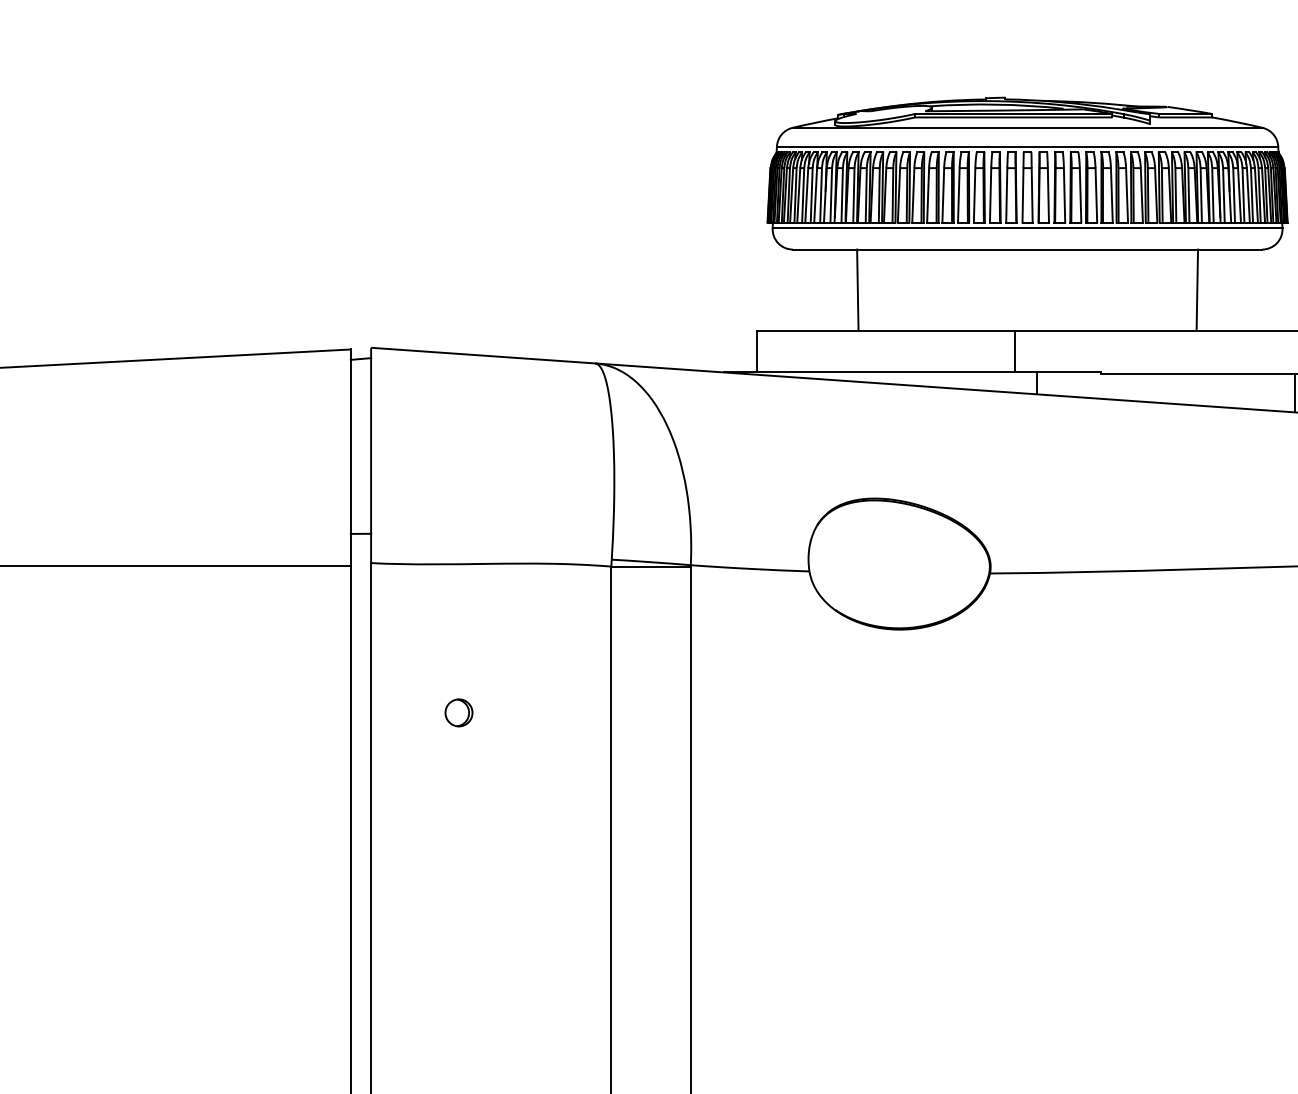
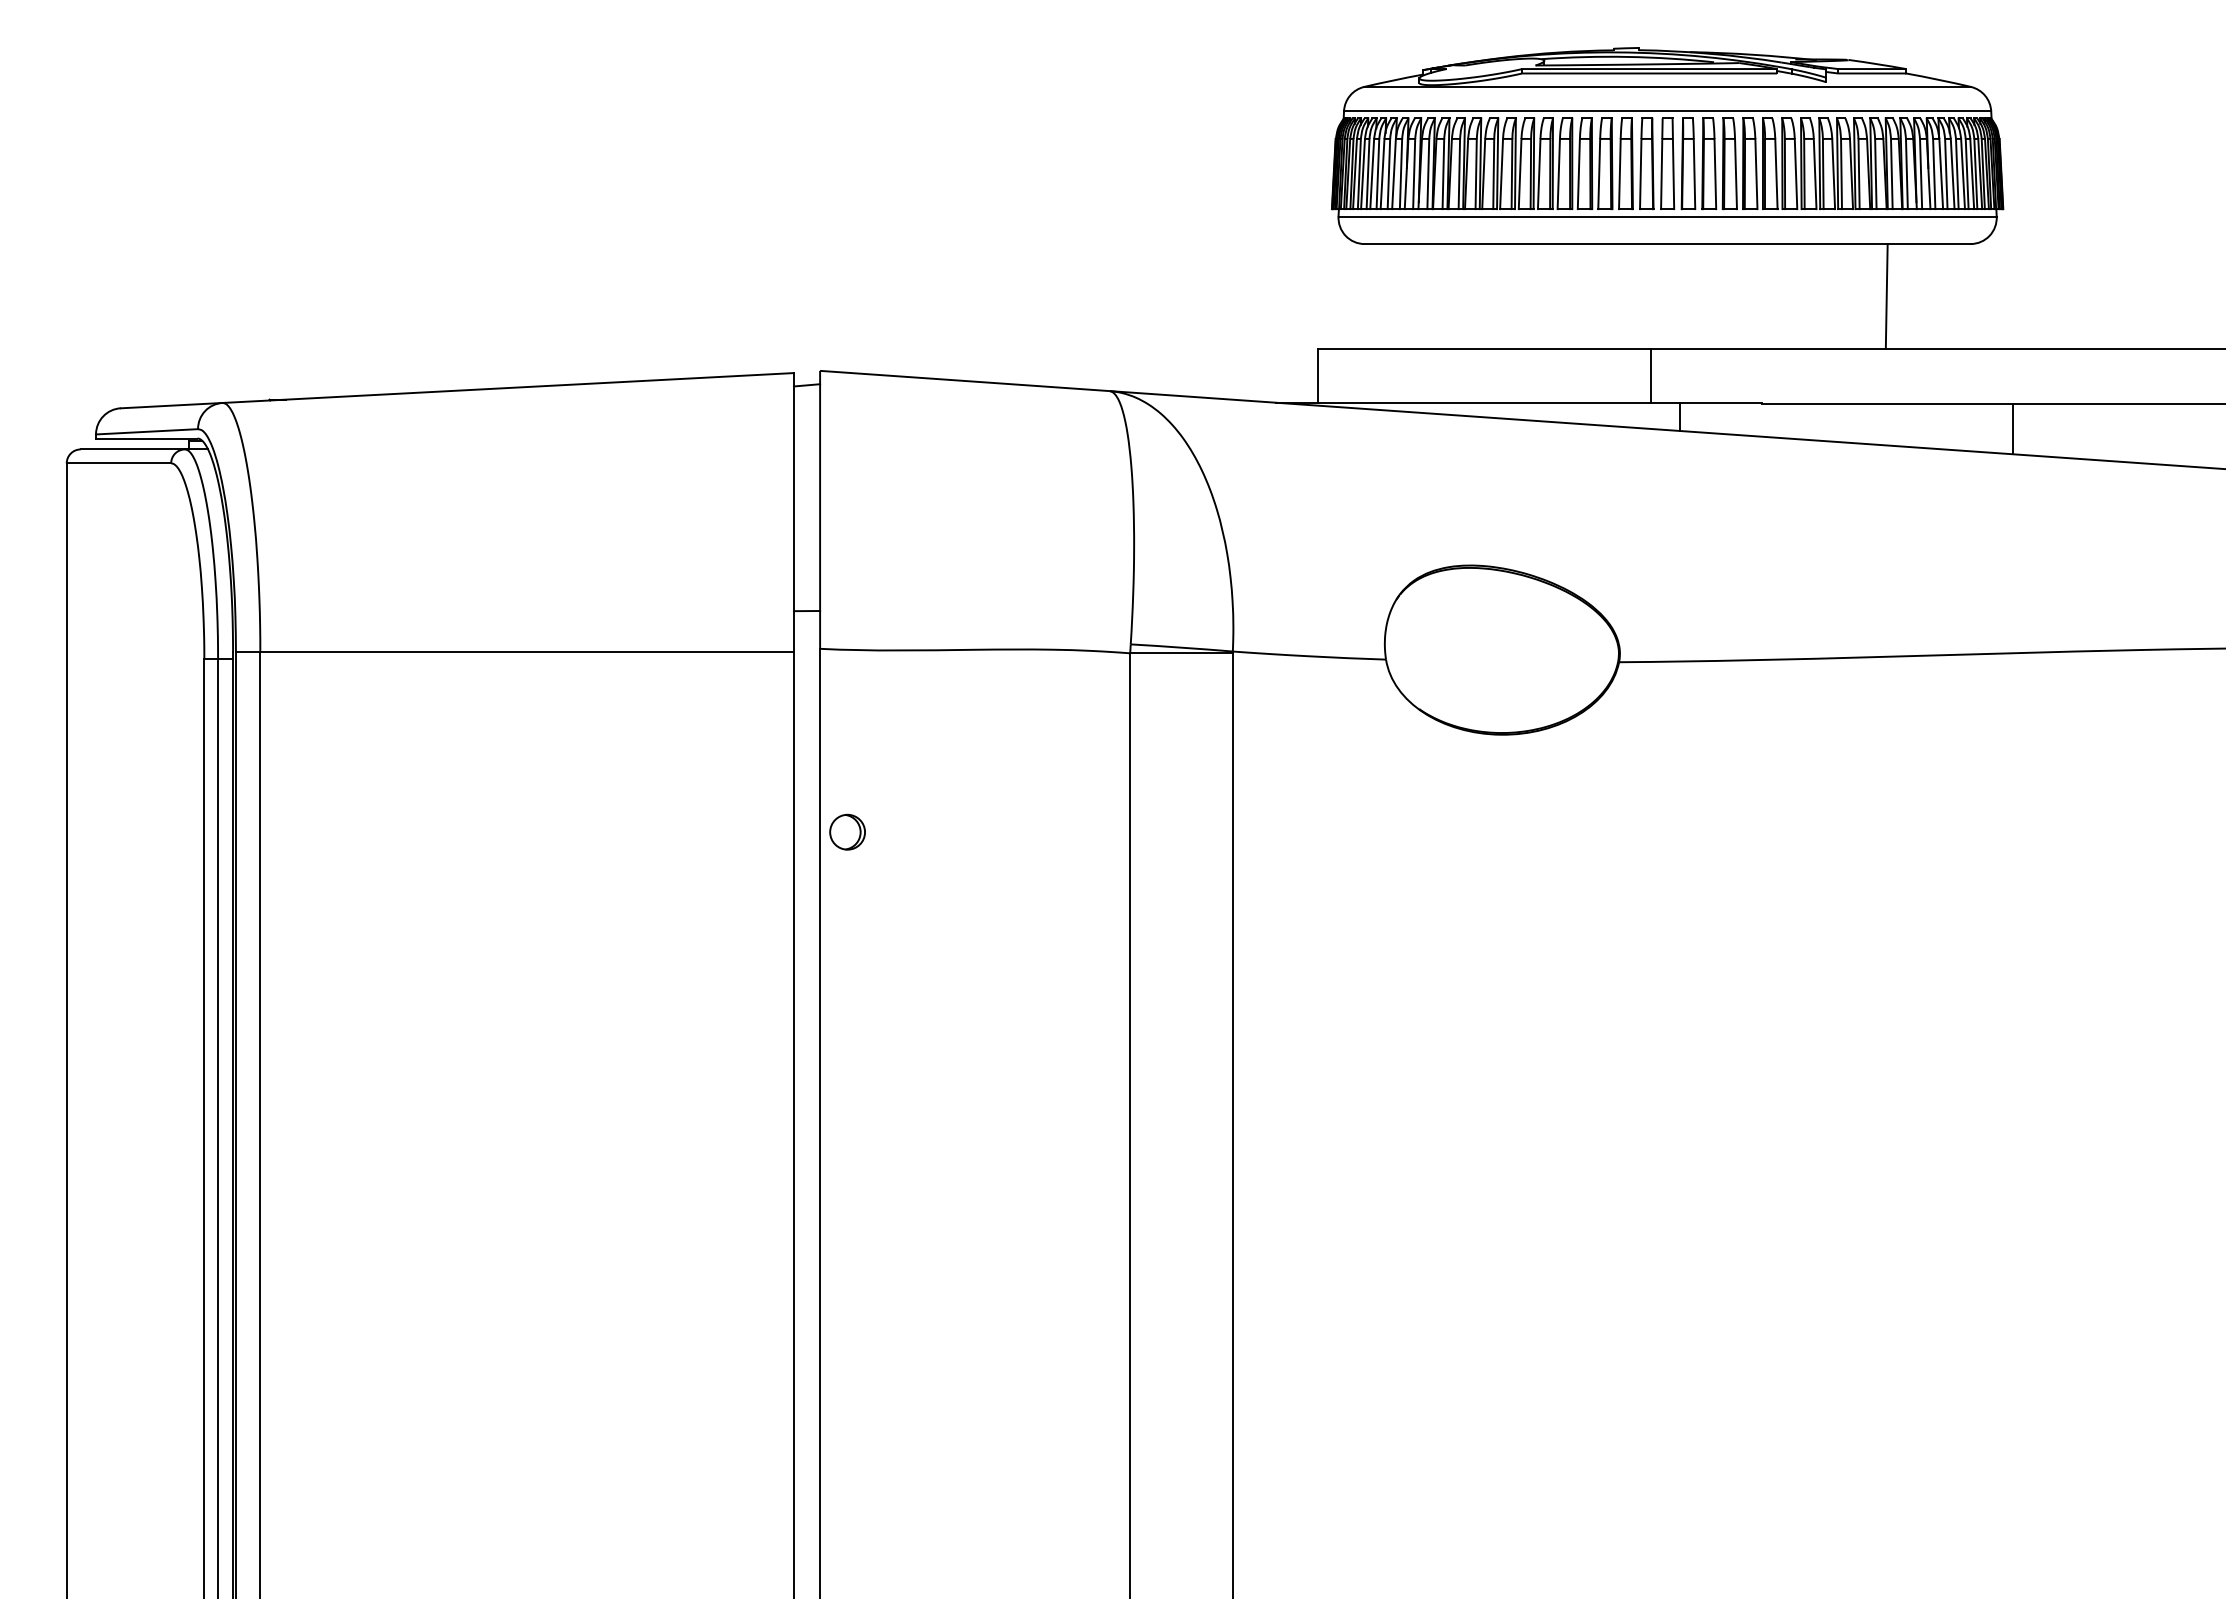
line: (857, 290) -> (1448, 296), removed
part: (458, 712) -> (847, 831), moved

